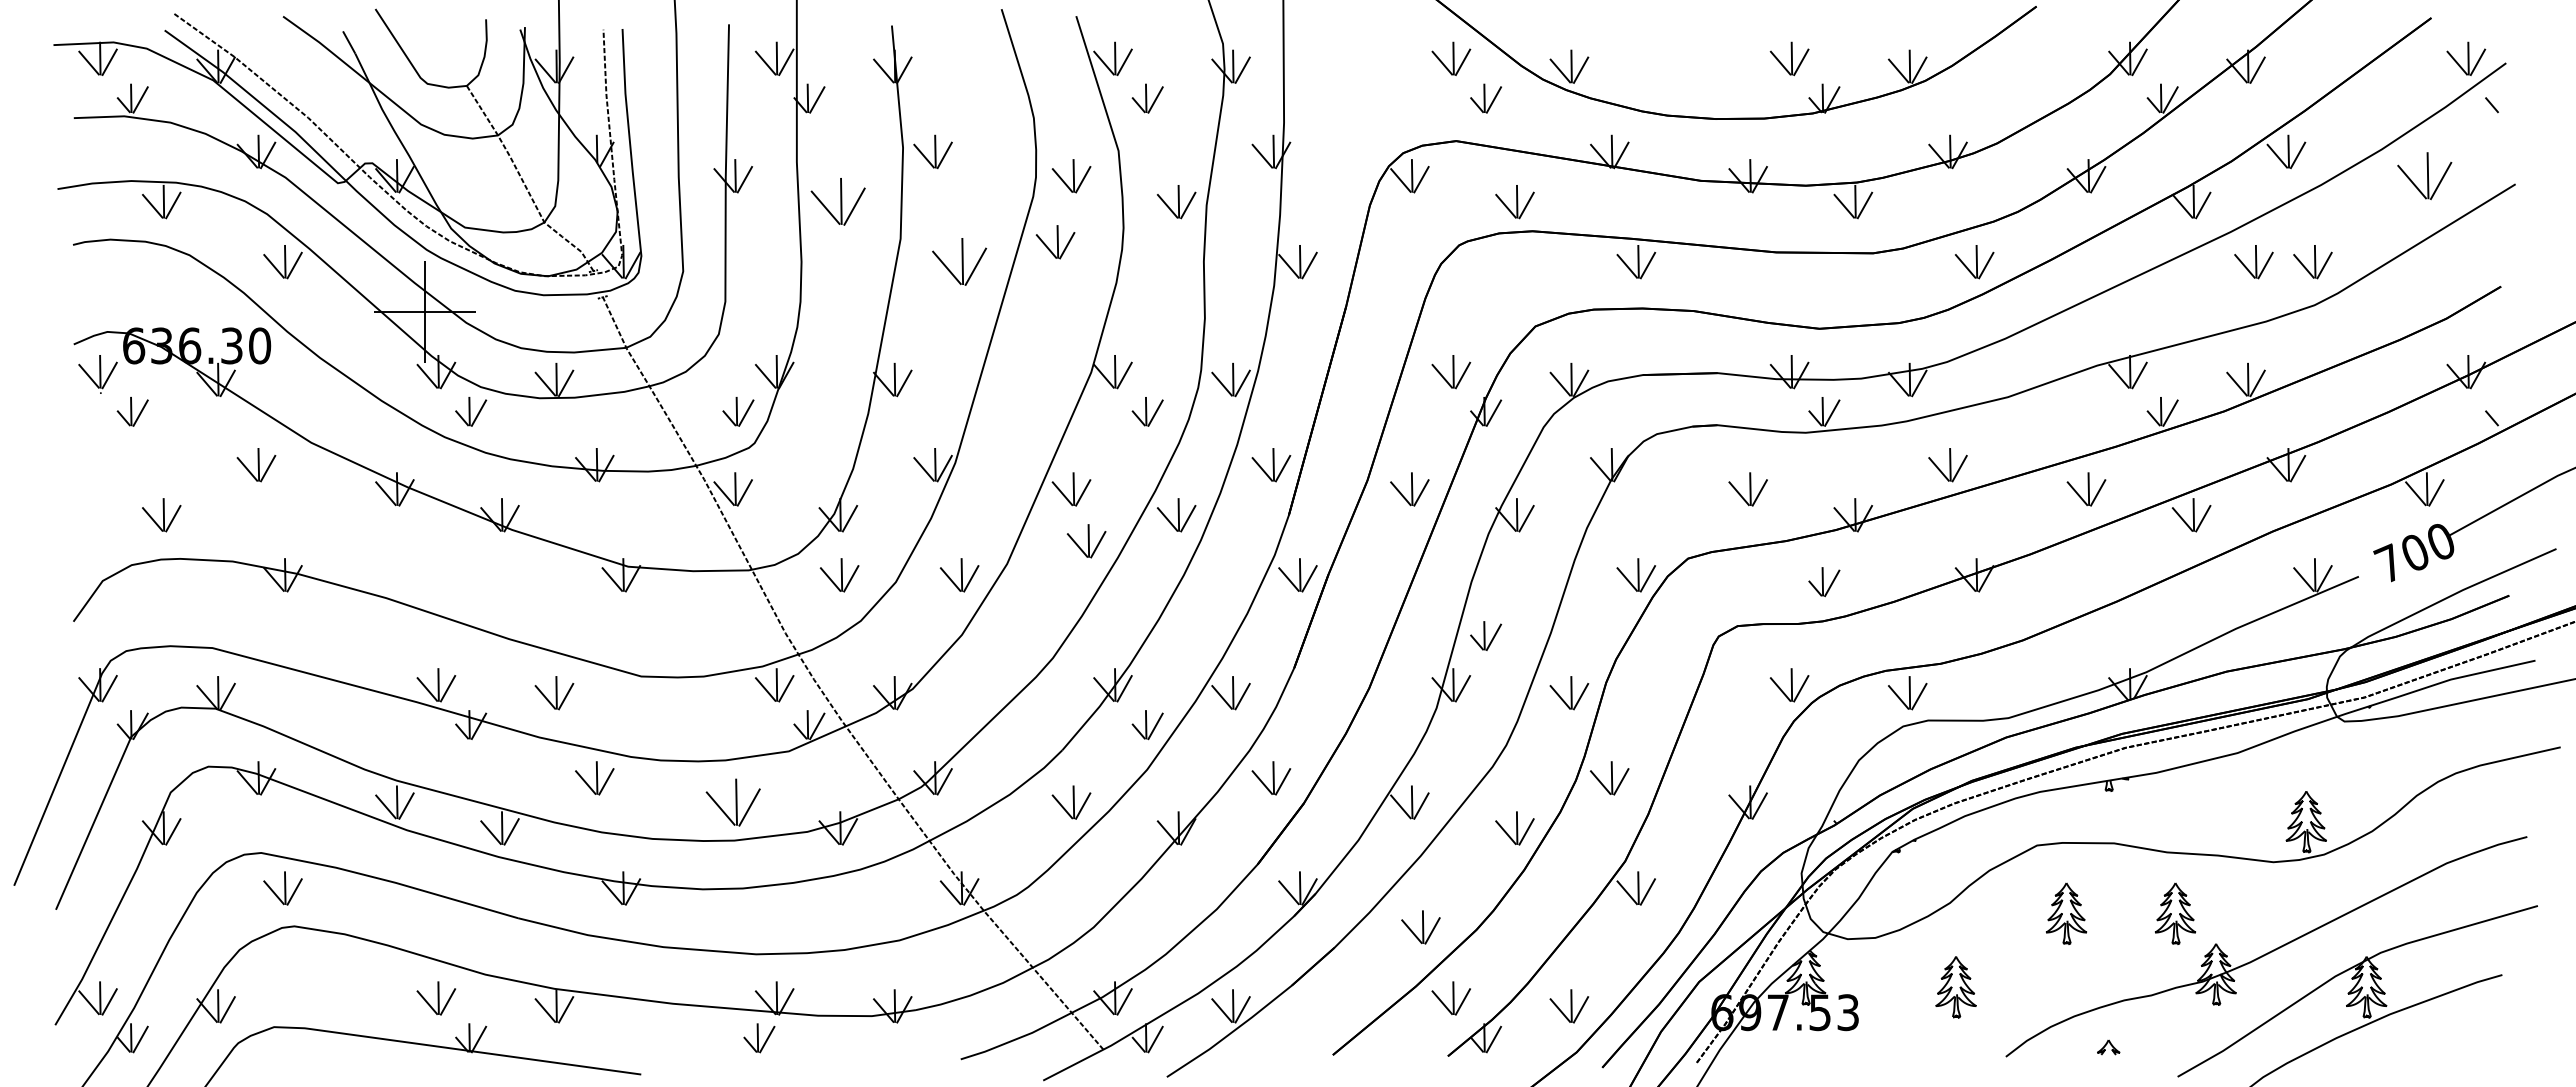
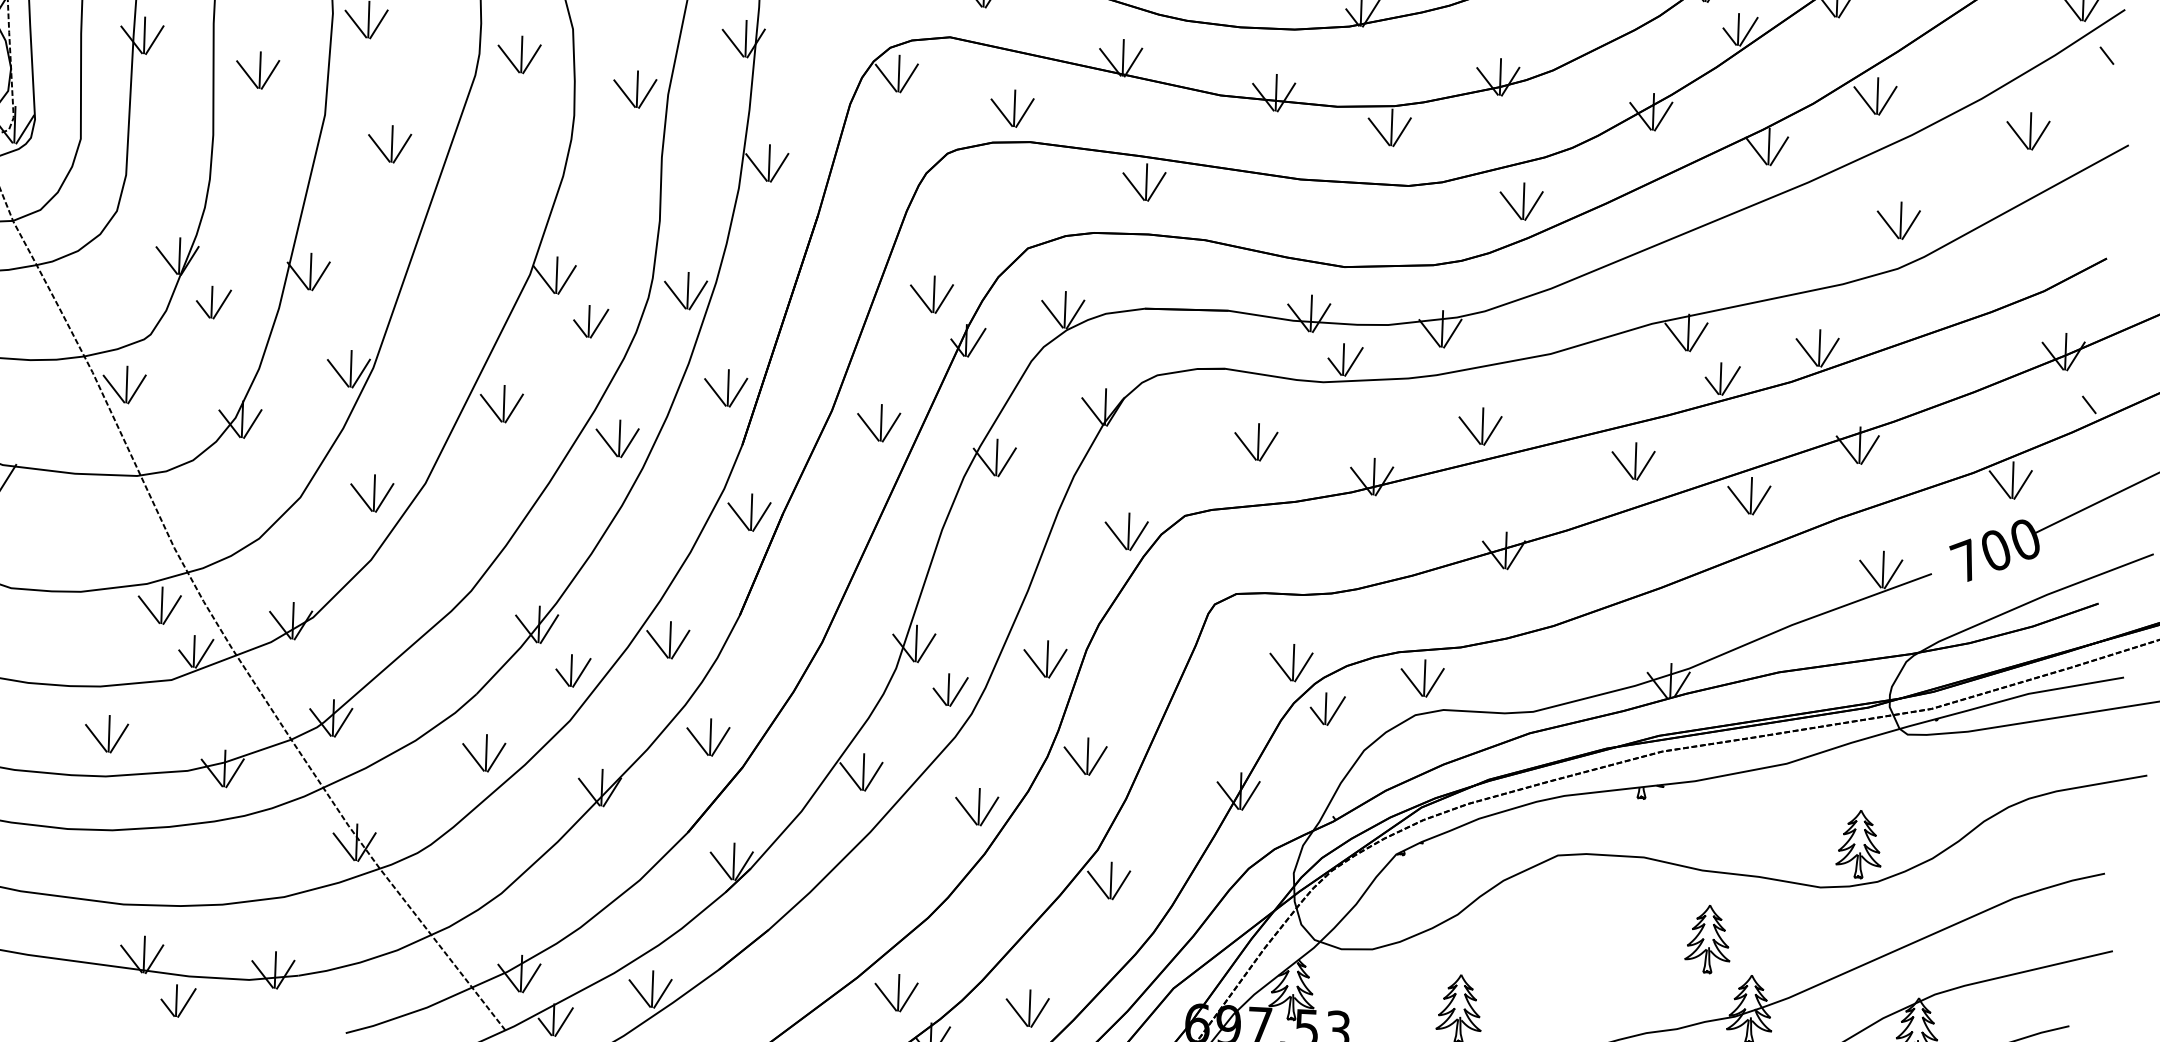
part: (2424, 176) -> (2027, 131), size x0.71
part: (838, 202) -> (257, 70), size x0.71
part: (1055, 242) -> (497, 127), removed
part: (959, 262) -> (389, 144), size x0.71
part: (2253, 262) -> (1832, 217), removed
part: (738, 411) -> (213, 302), moved
part: (1086, 541) -> (515, 462), removed
part: (839, 575) -> (237, 486), removed
part: (1824, 582) -> (1327, 709), moved
part: (1486, 635) -> (950, 689), moved
part: (732, 802) -> (105, 733), size x0.71
part: (2066, 913) -> (1586, 932), removed
part: (1420, 927) -> (865, 912), removed
part: (759, 1038) -> (178, 1001), moved

